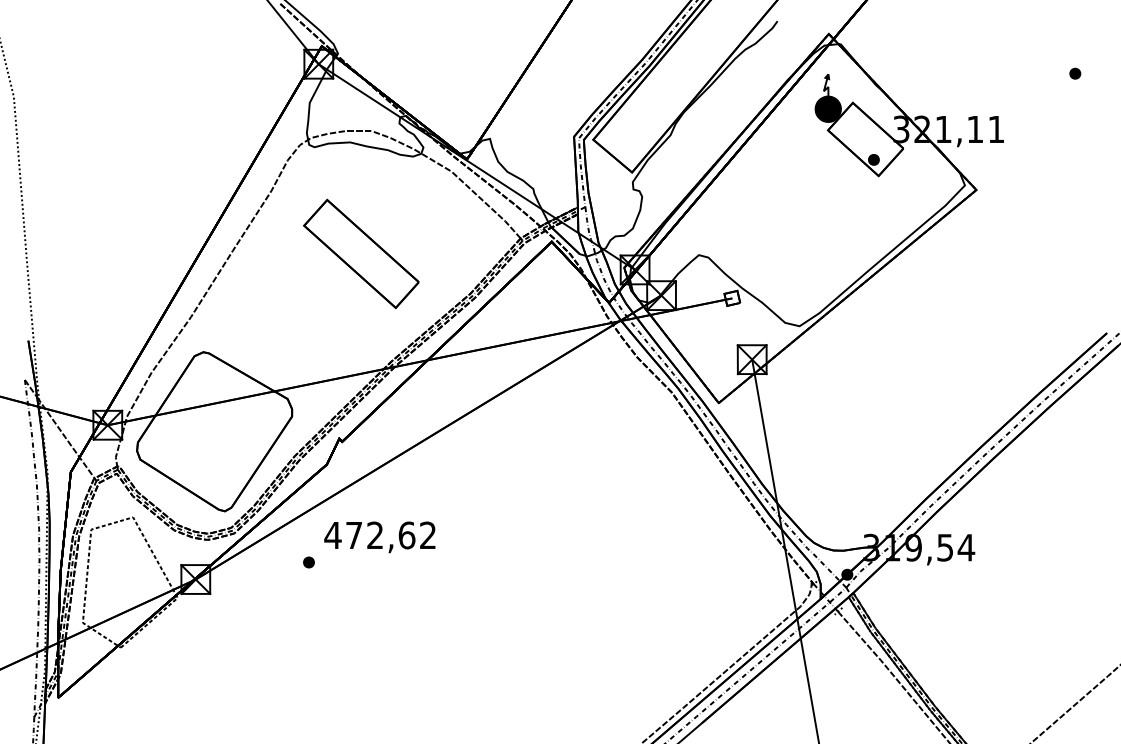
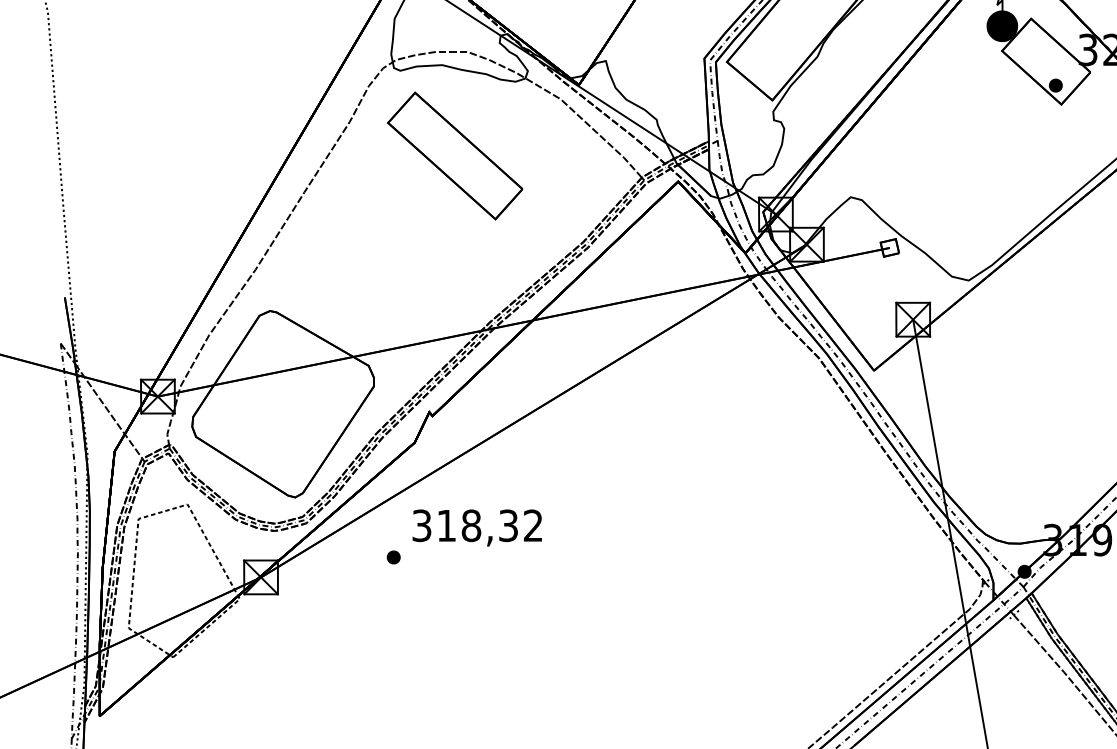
part: (361, 253) -> (455, 155), moved
text: (369, 535) -> (464, 525), 472,62 -> 318,32

